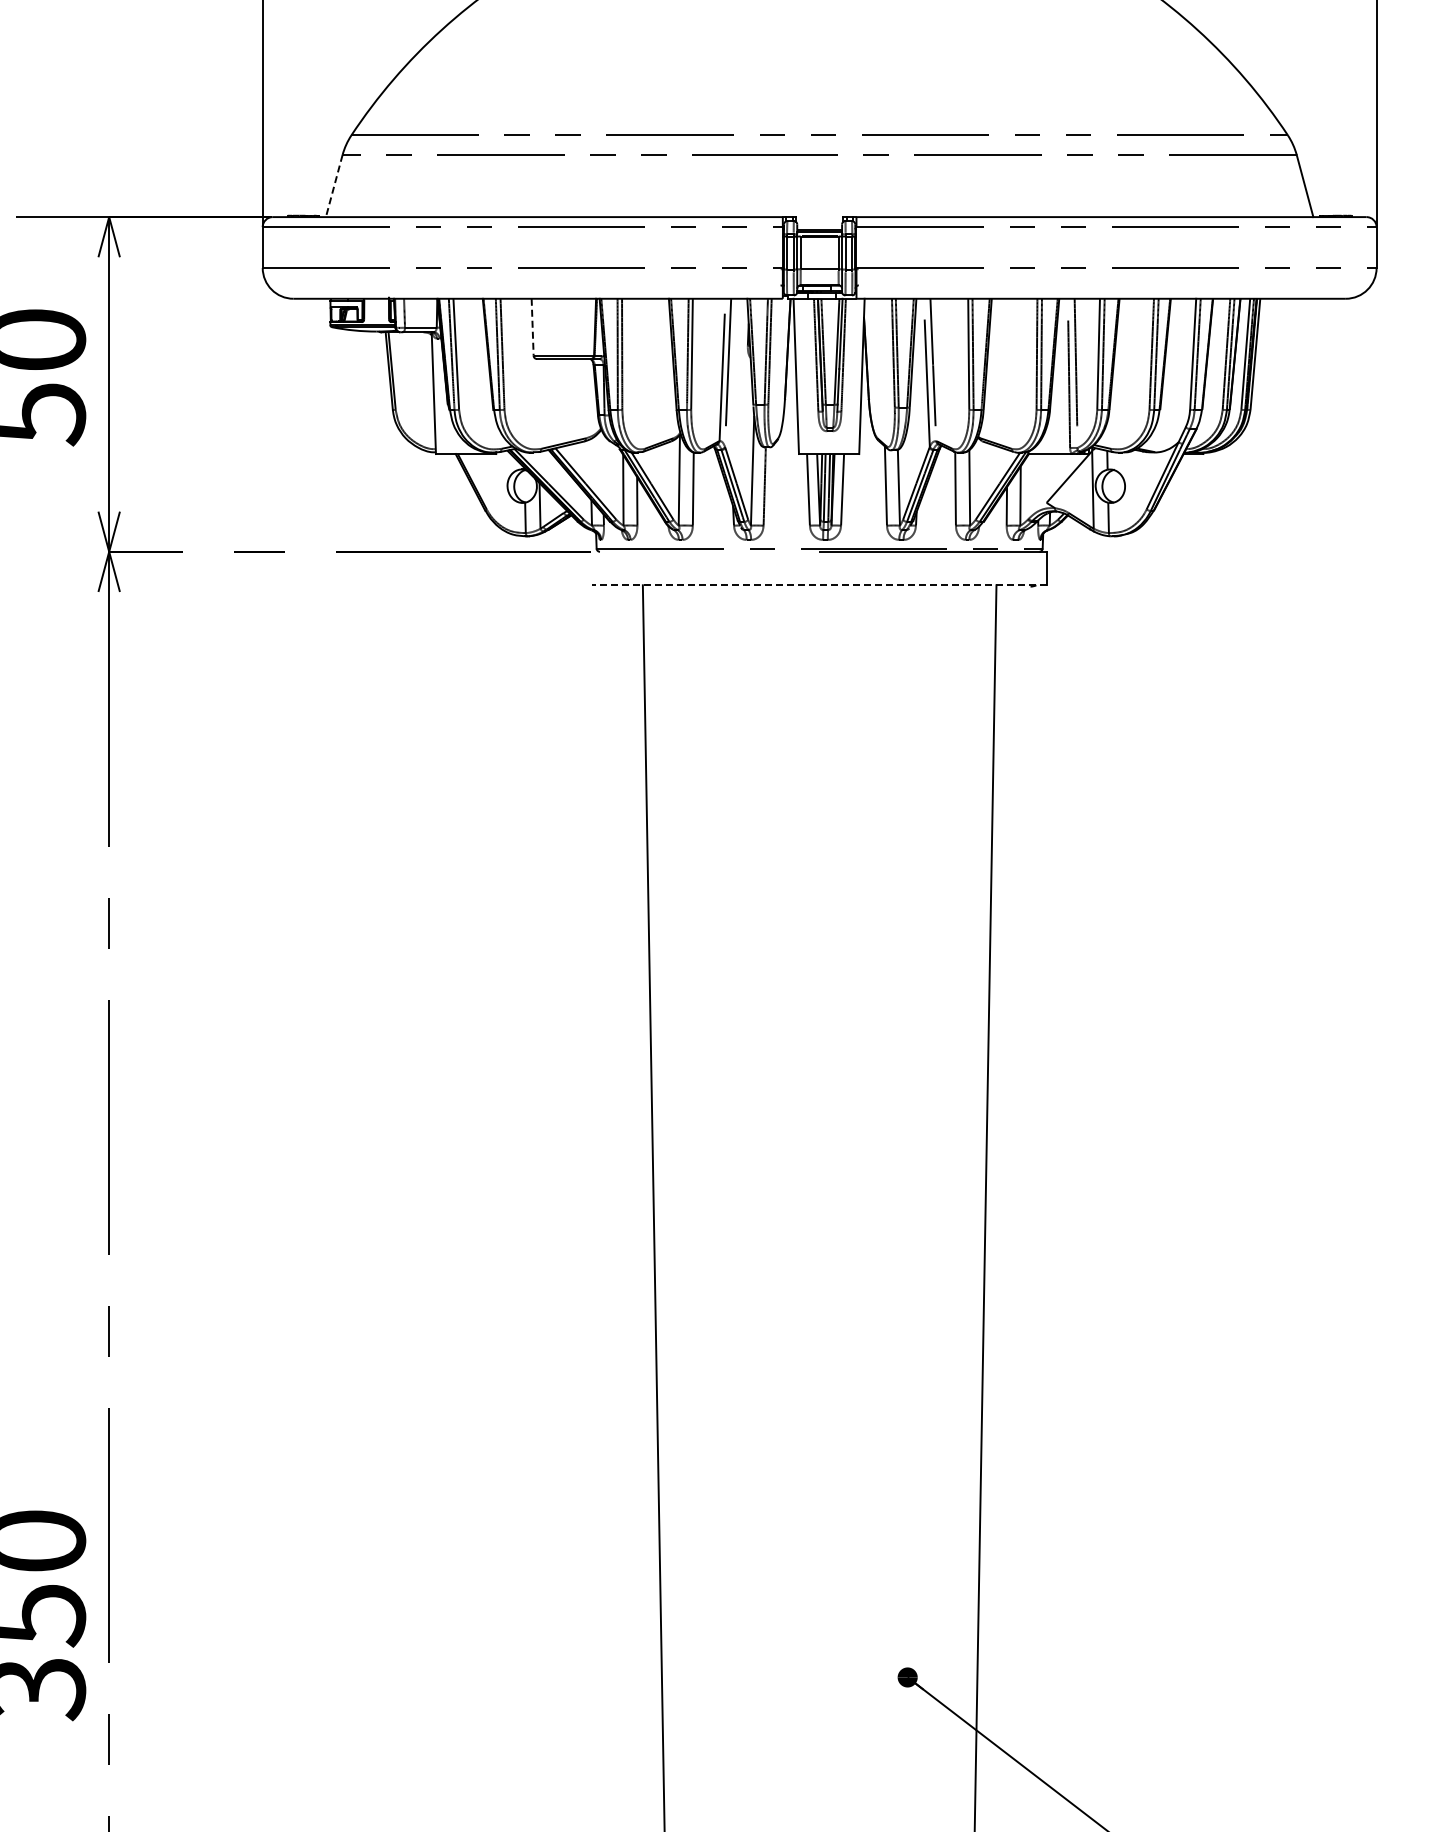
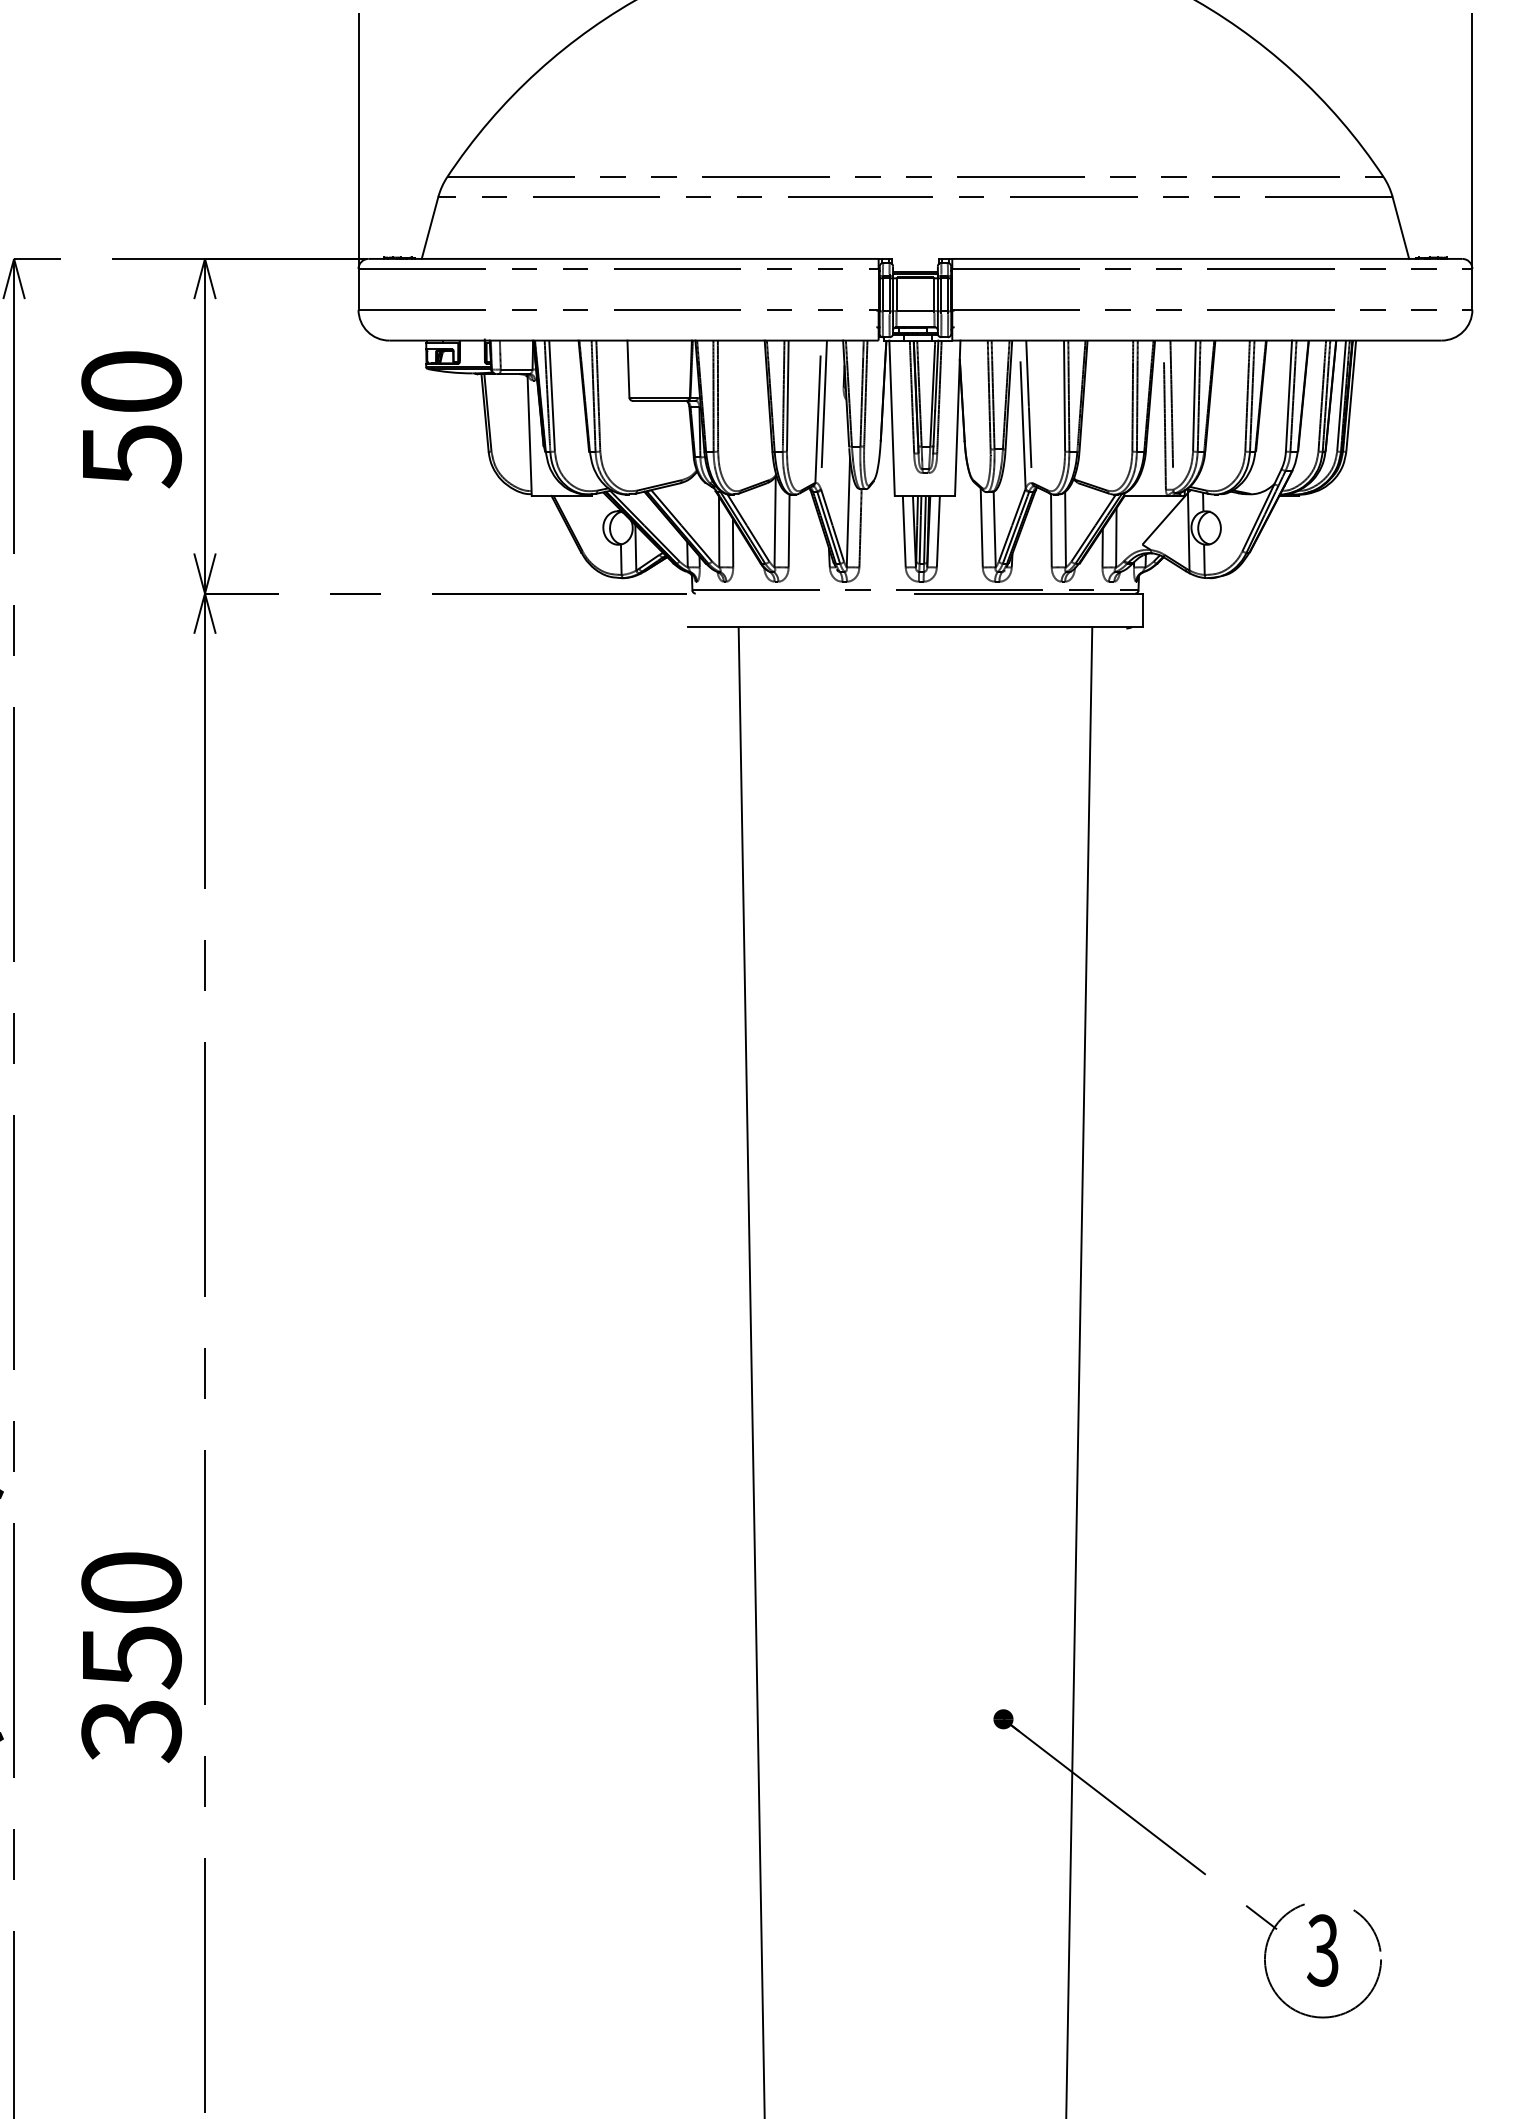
line: (333, 186) -> (429, 228), dashed -> solid
line: (532, 327) -> (628, 369), dashed -> solid
line: (819, 585) -> (915, 627), dashed -> solid

